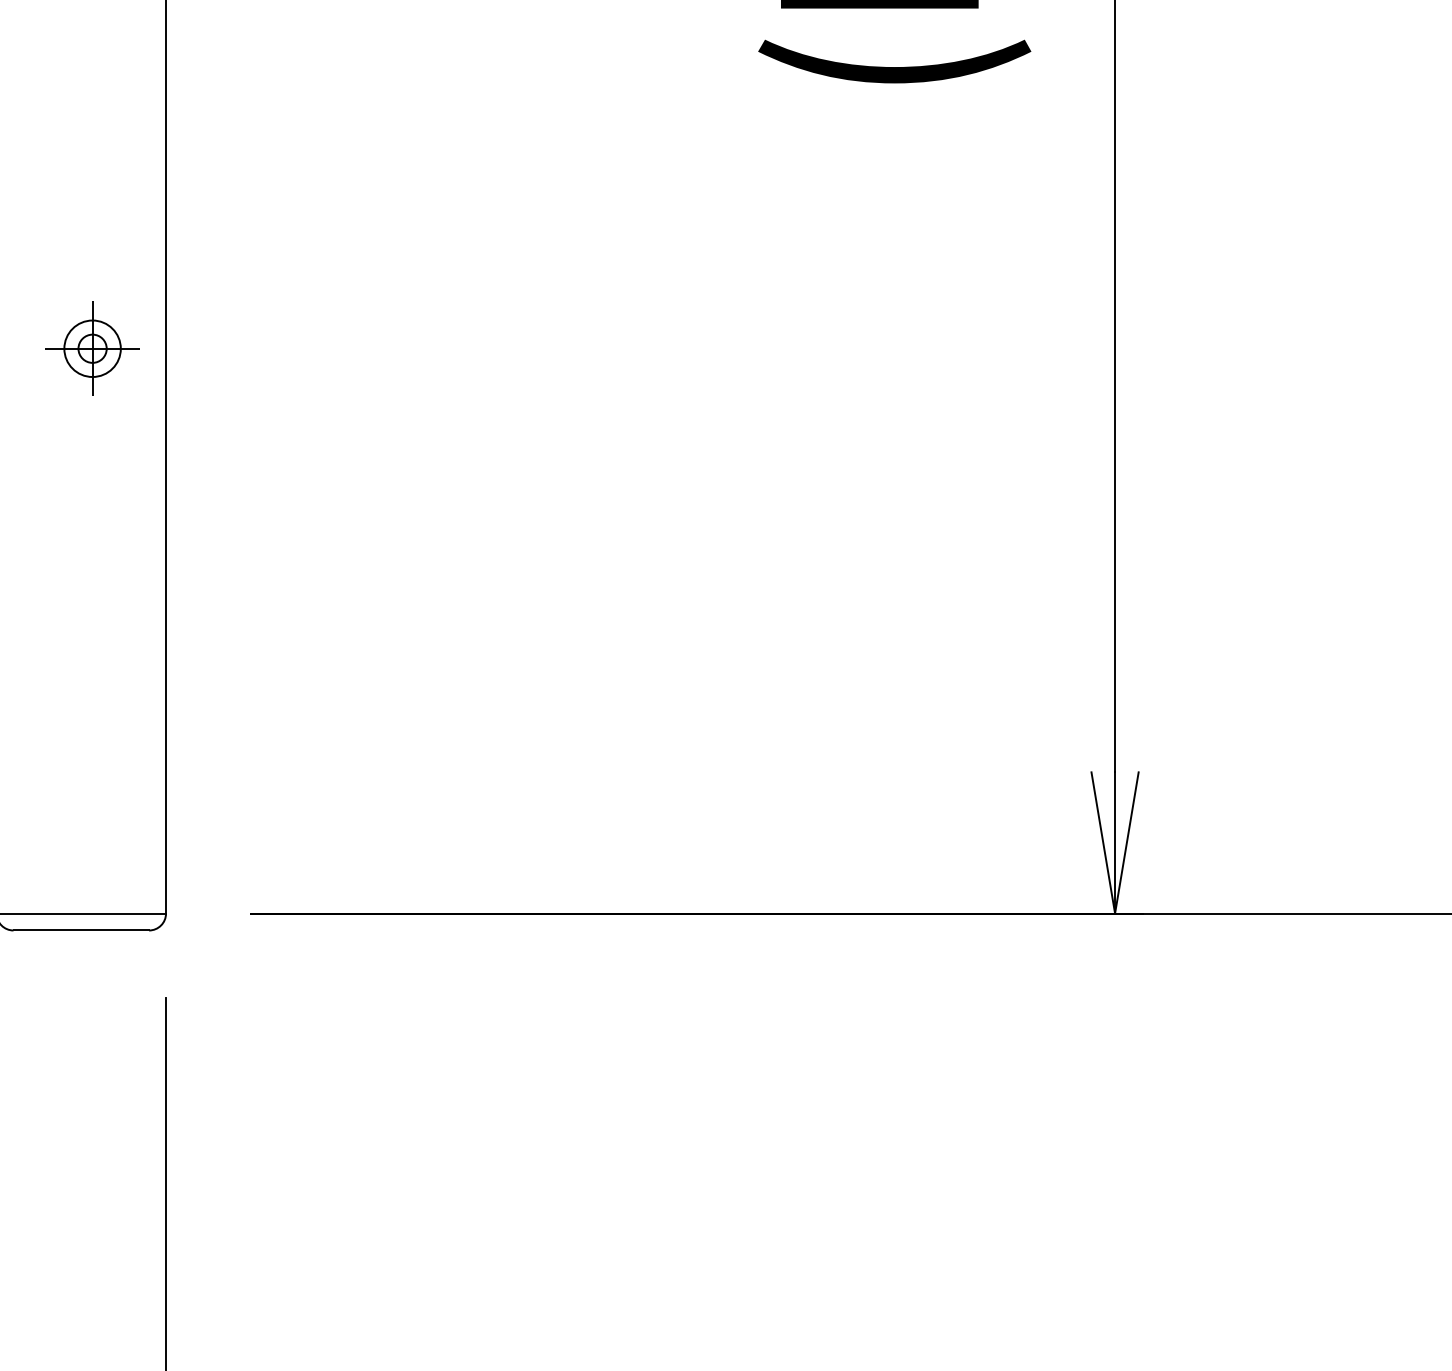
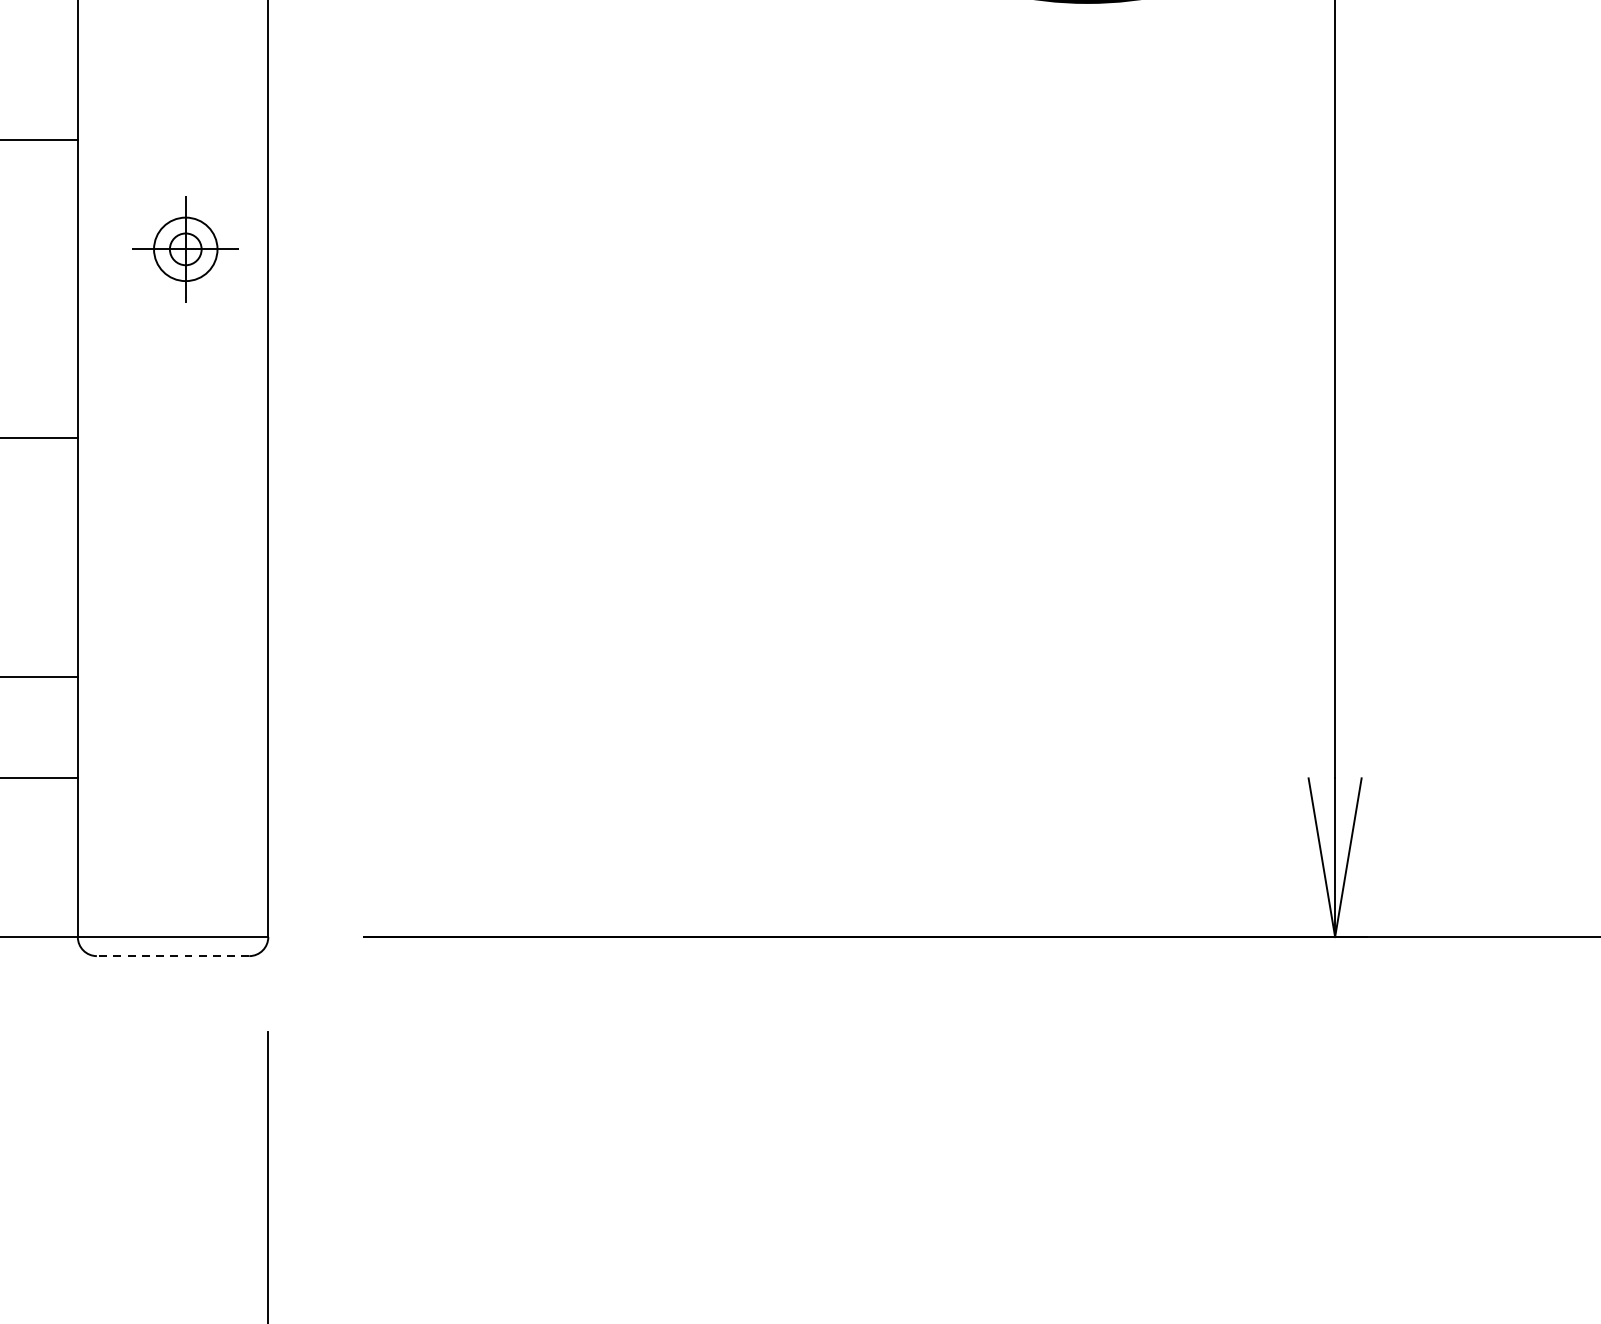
part: (92, 348) -> (185, 249), moved
line: (81, 930) -> (173, 956), solid -> dashed

